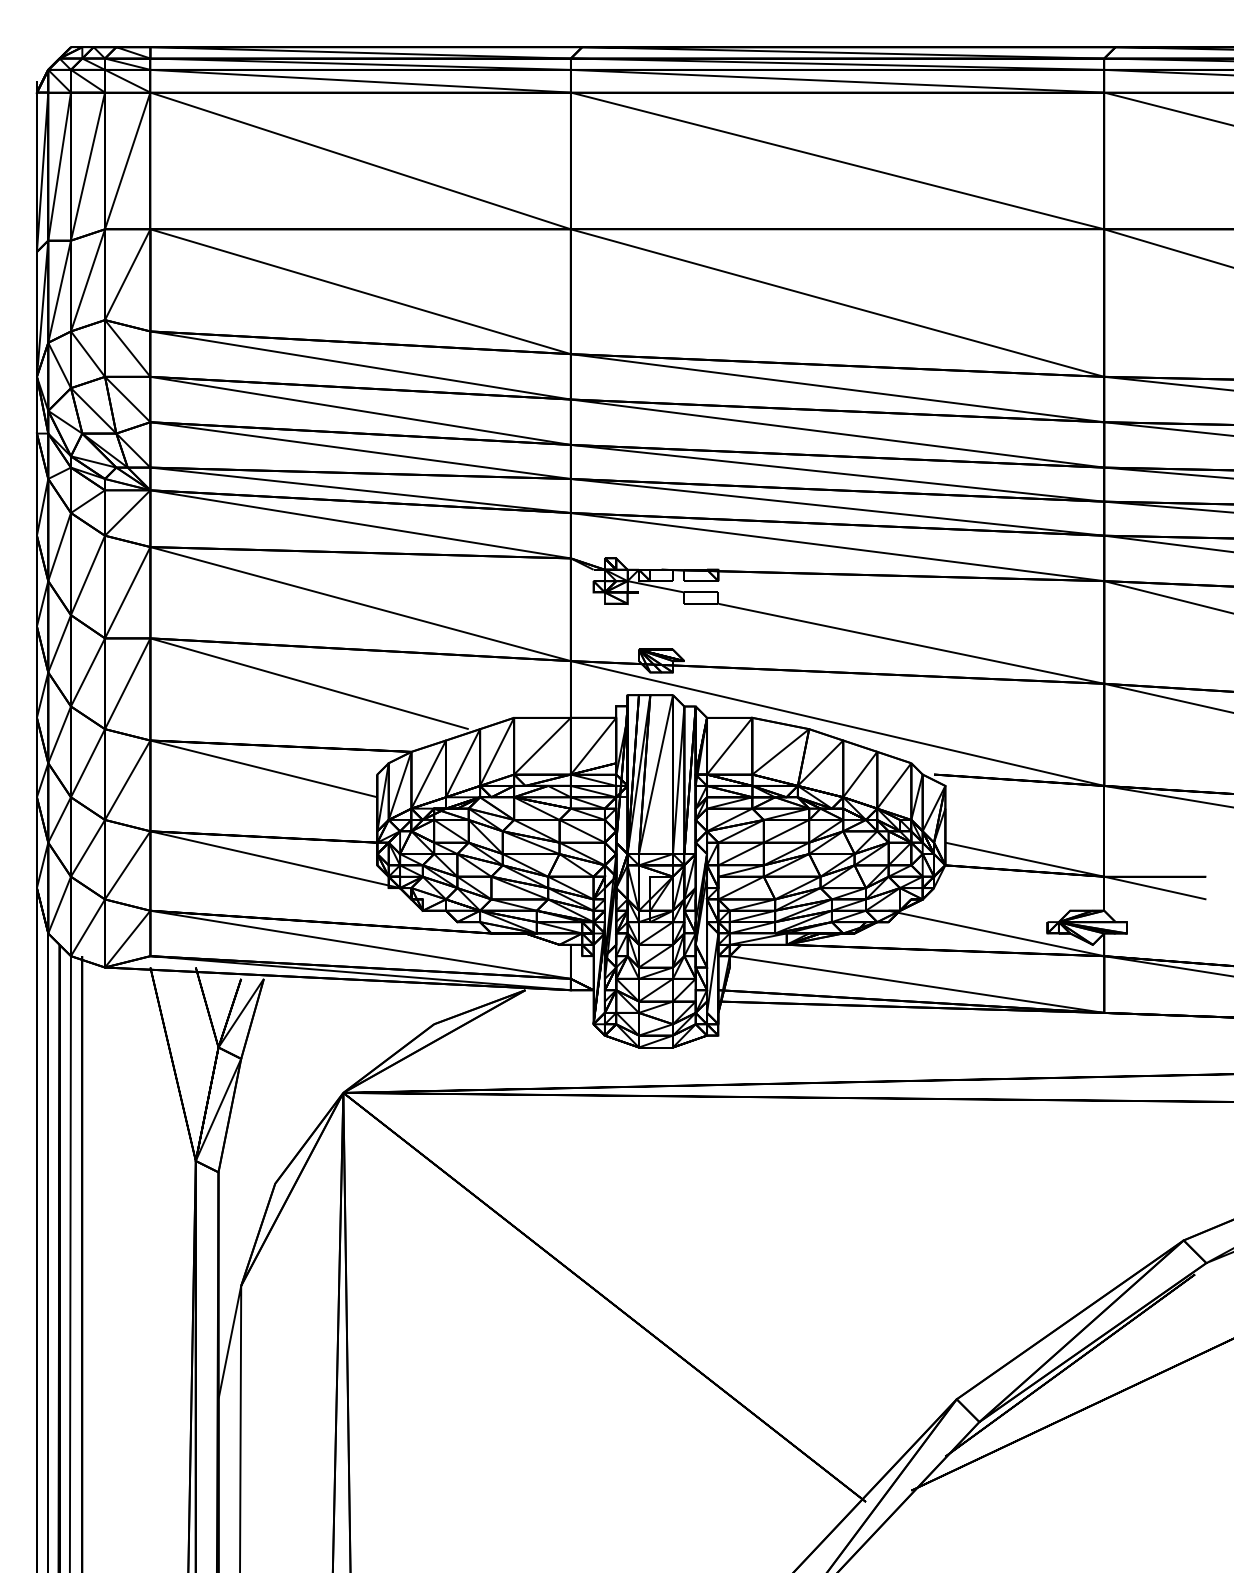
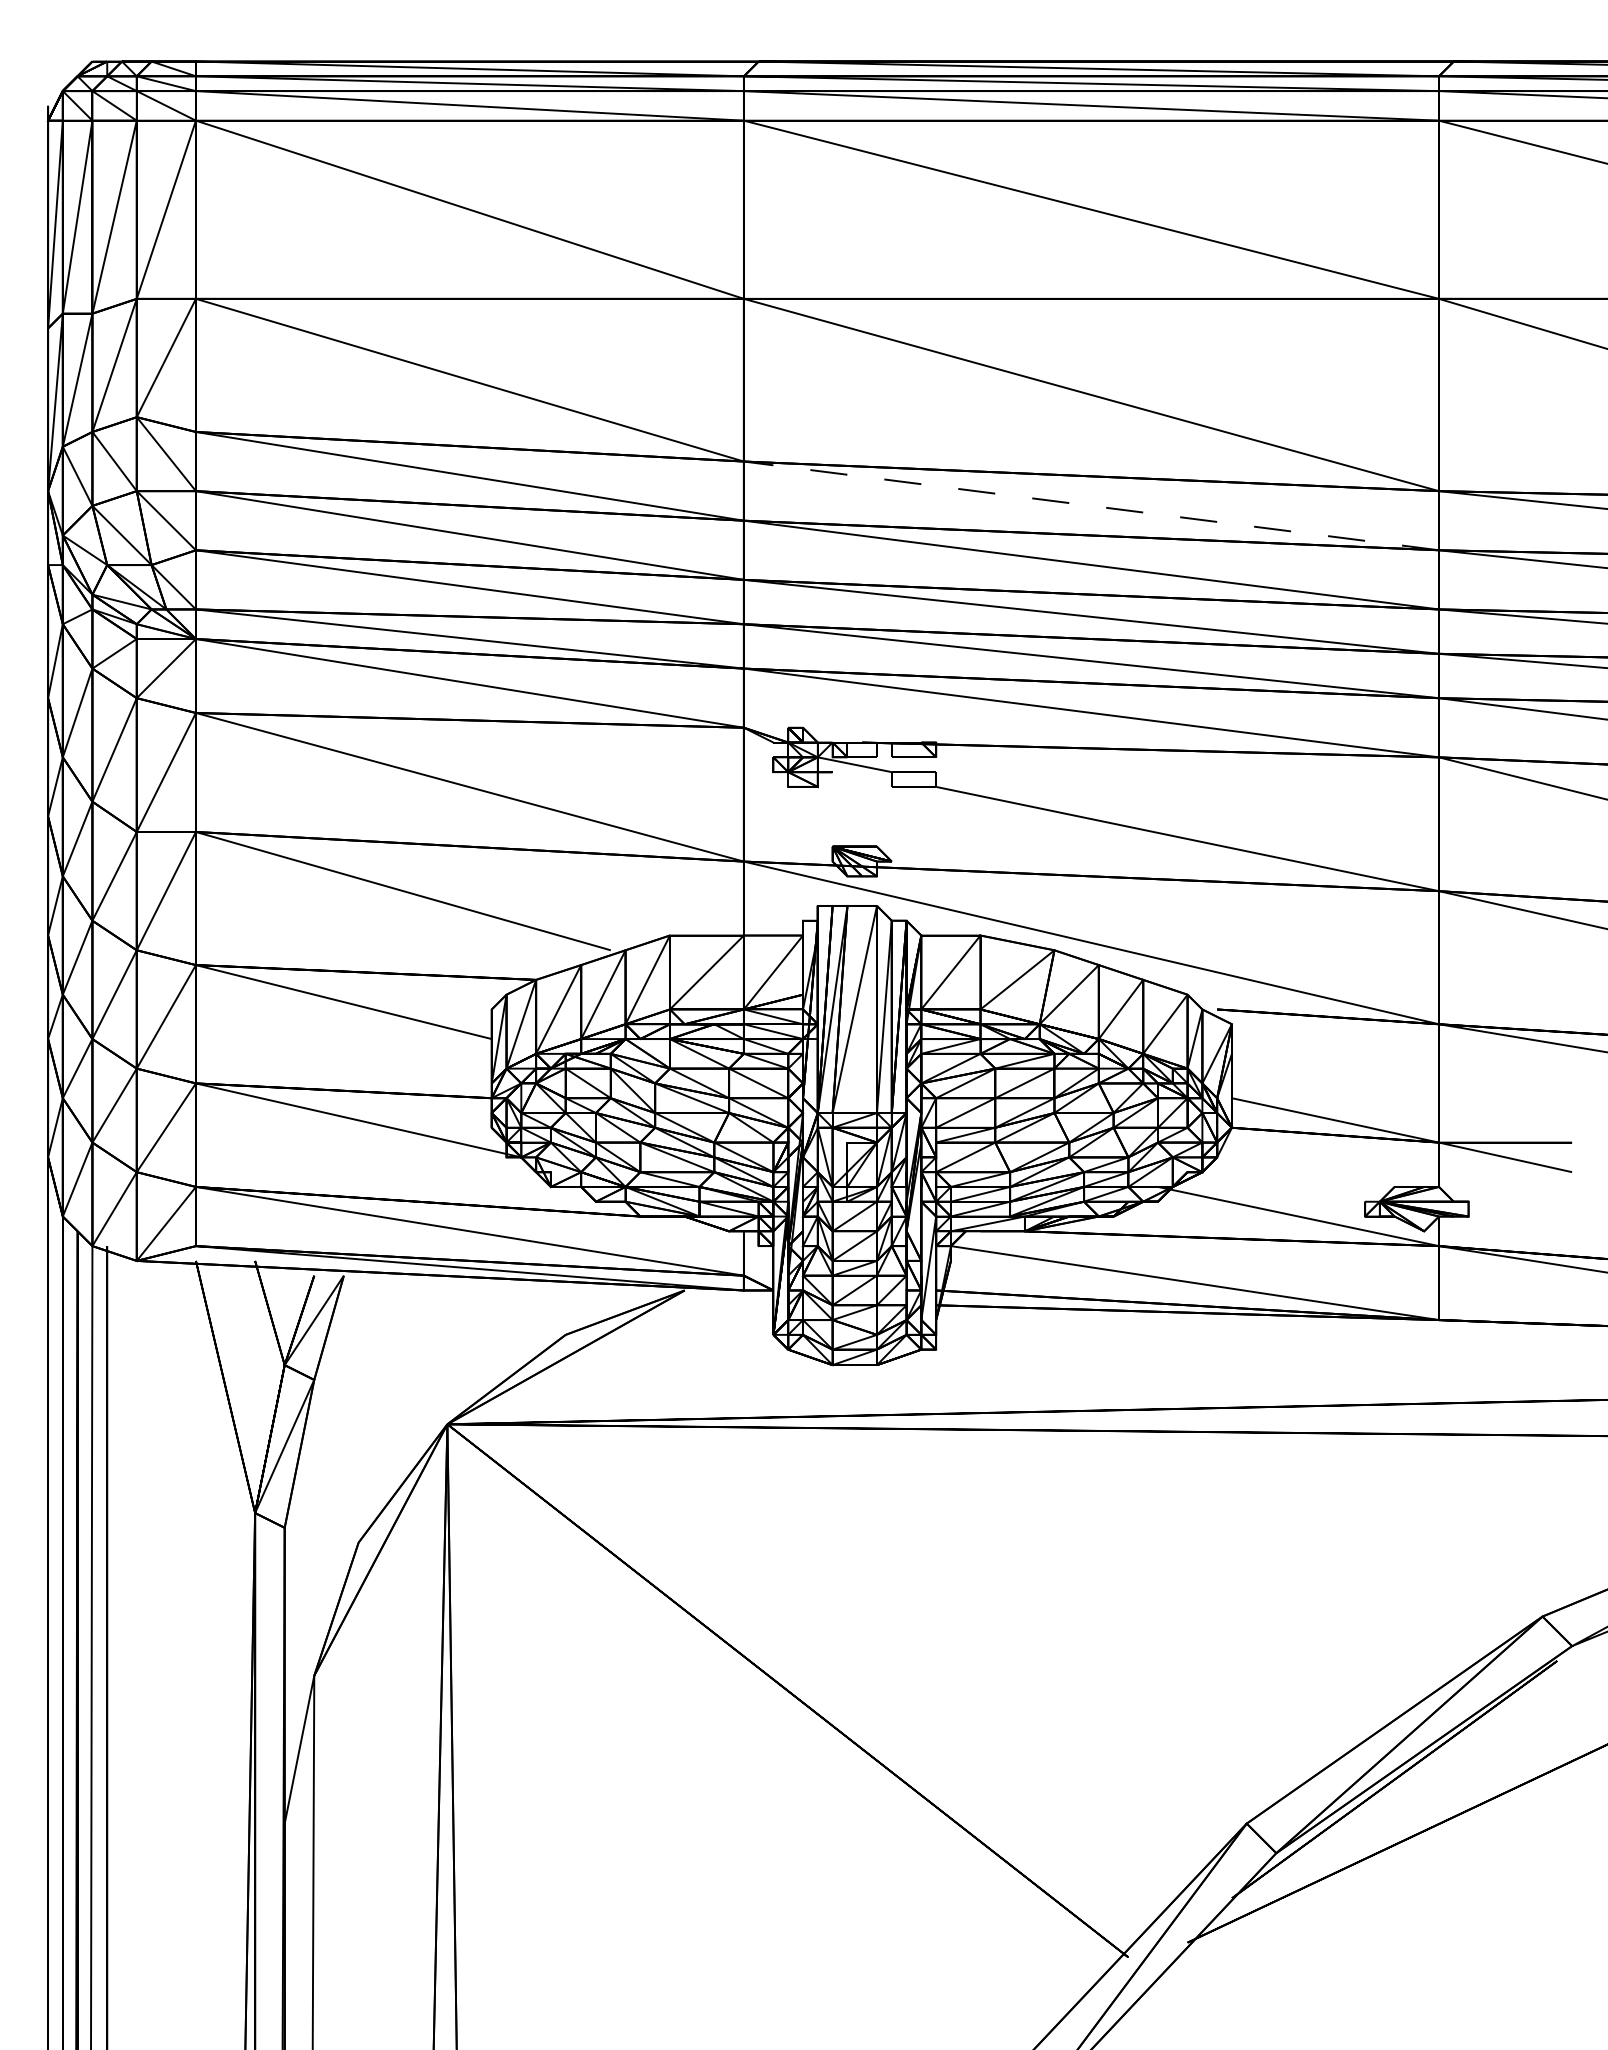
line: (837, 388) -> (1091, 506), solid -> dashed

